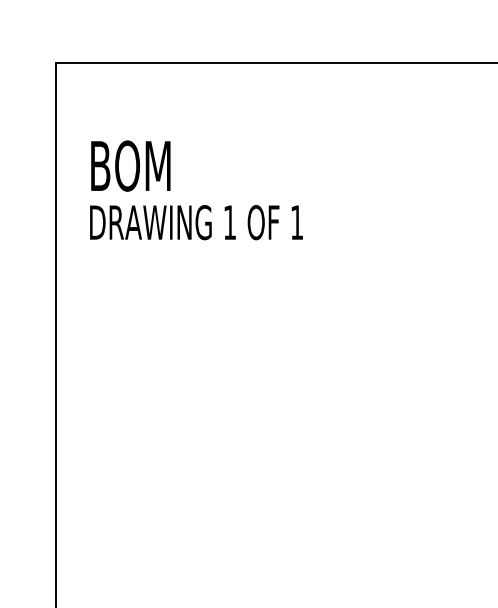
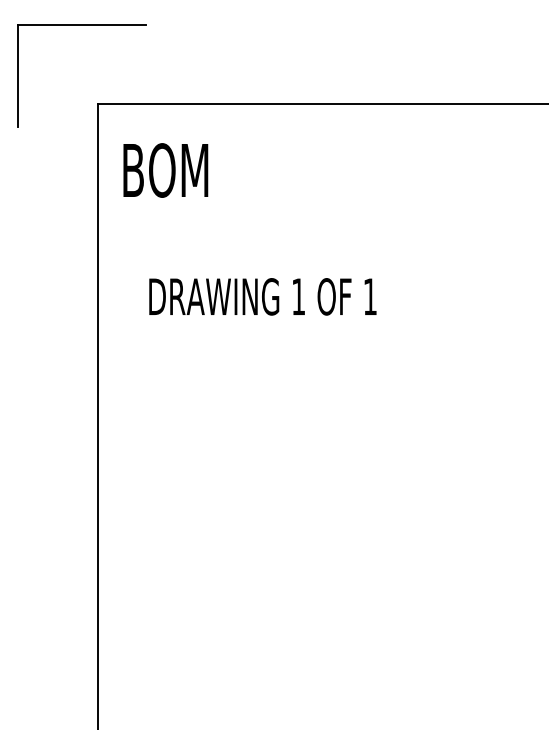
text: (130, 166) -> (165, 170), moved
text: (196, 222) -> (262, 296), moved

